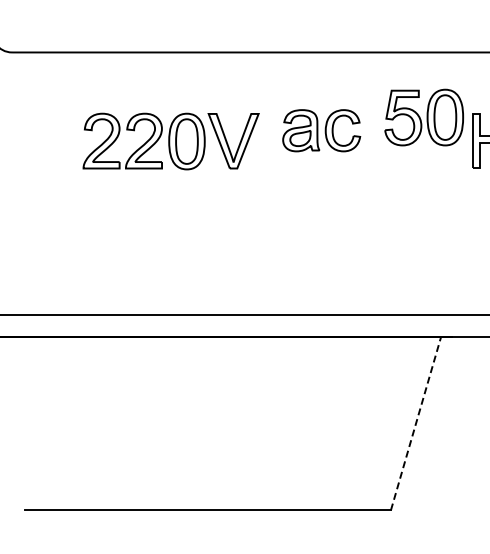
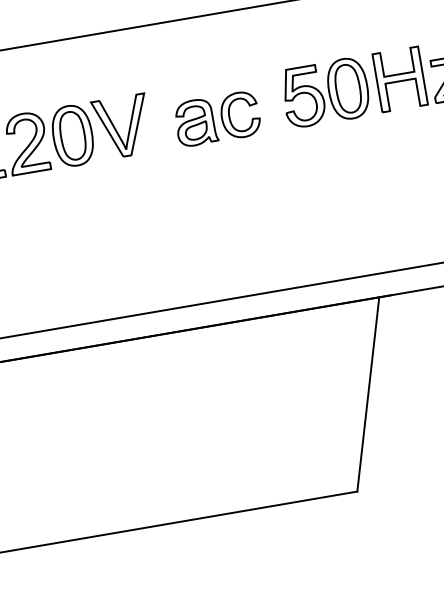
part: (424, 117) -> (325, 92), moved
part: (321, 130) -> (217, 118), moved
line: (416, 423) -> (368, 394), dashed -> solid

